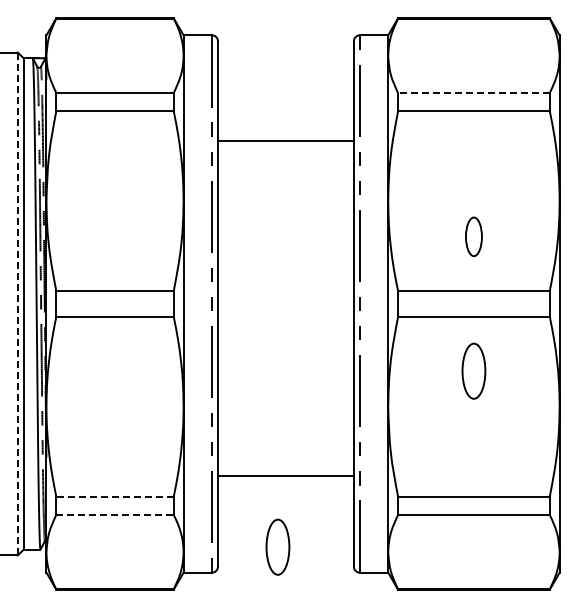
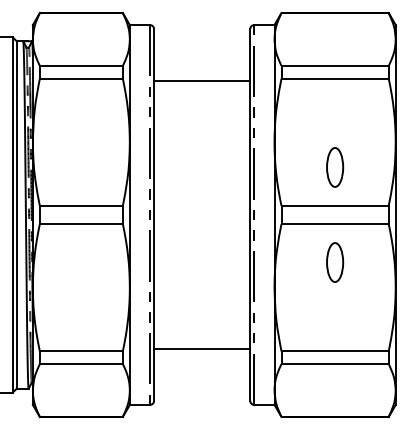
line: (473, 93) -> (334, 66), dashed -> solid
line: (285, 141) -> (201, 81), moved
part: (473, 236) -> (334, 167), size x1.43
line: (17, 303) -> (12, 214), dashed -> solid
line: (285, 475) -> (201, 348), moved
line: (115, 496) -> (81, 351), dashed -> solid
line: (115, 514) -> (81, 363), dashed -> solid
part: (277, 546) -> (196, 386), removed

